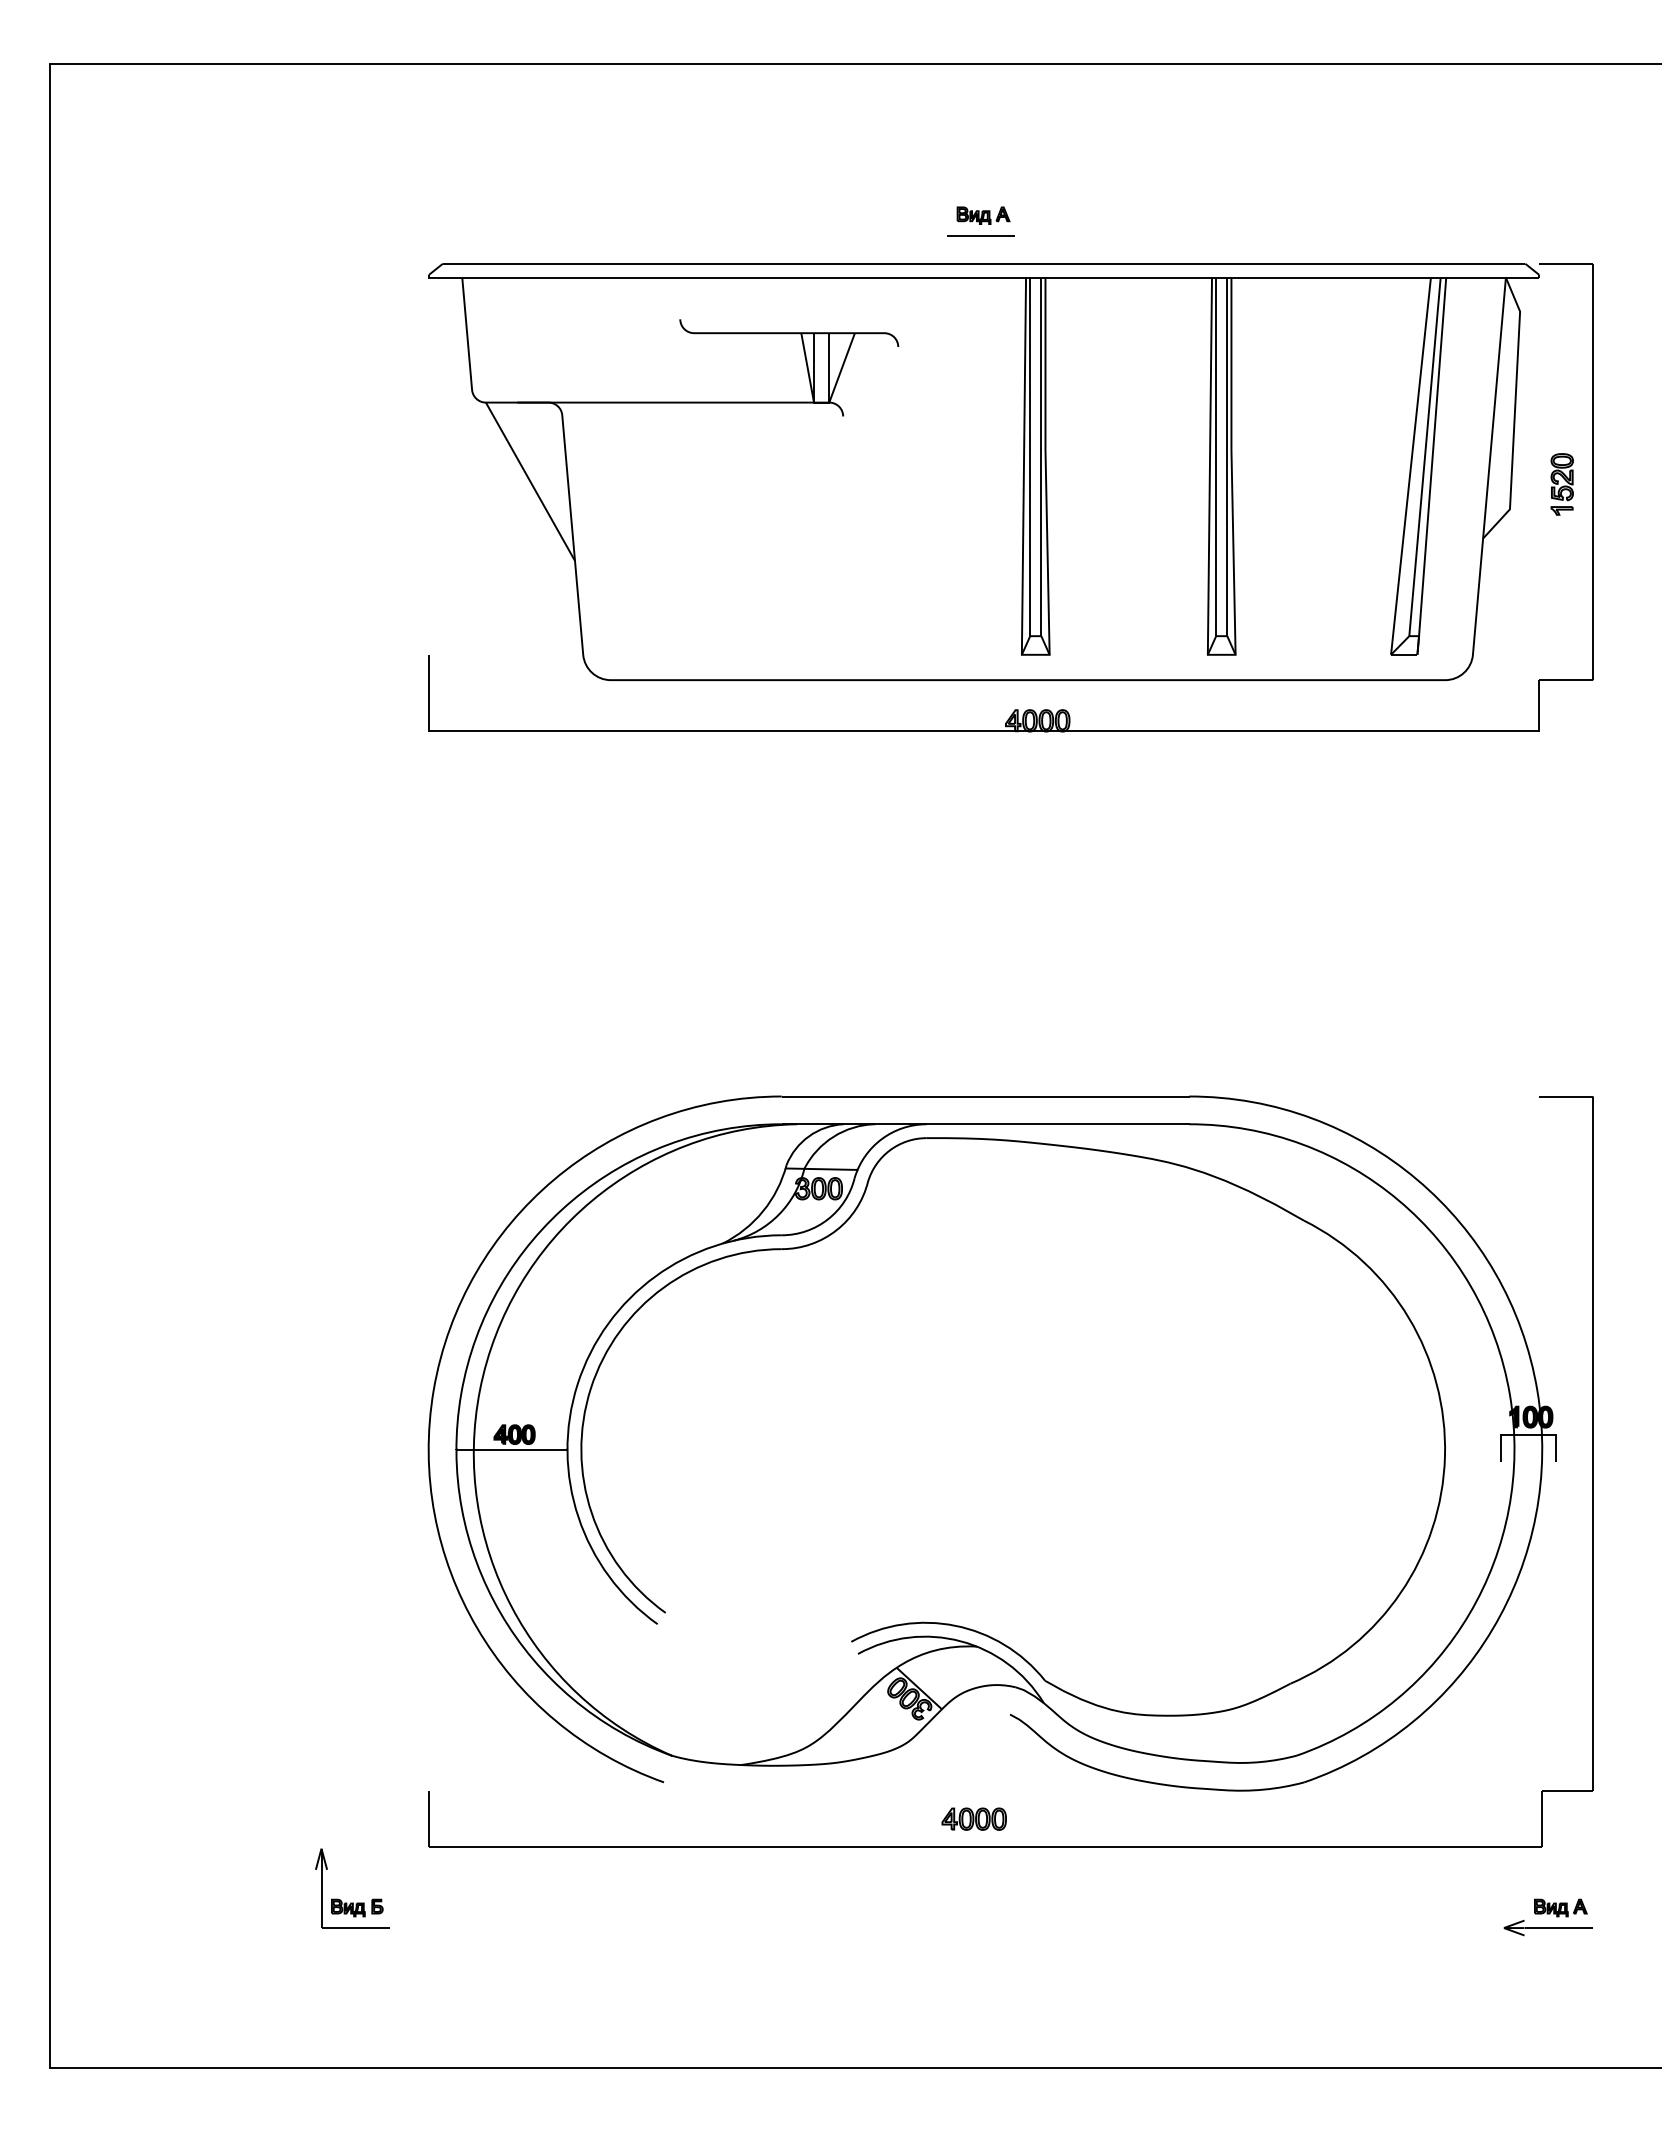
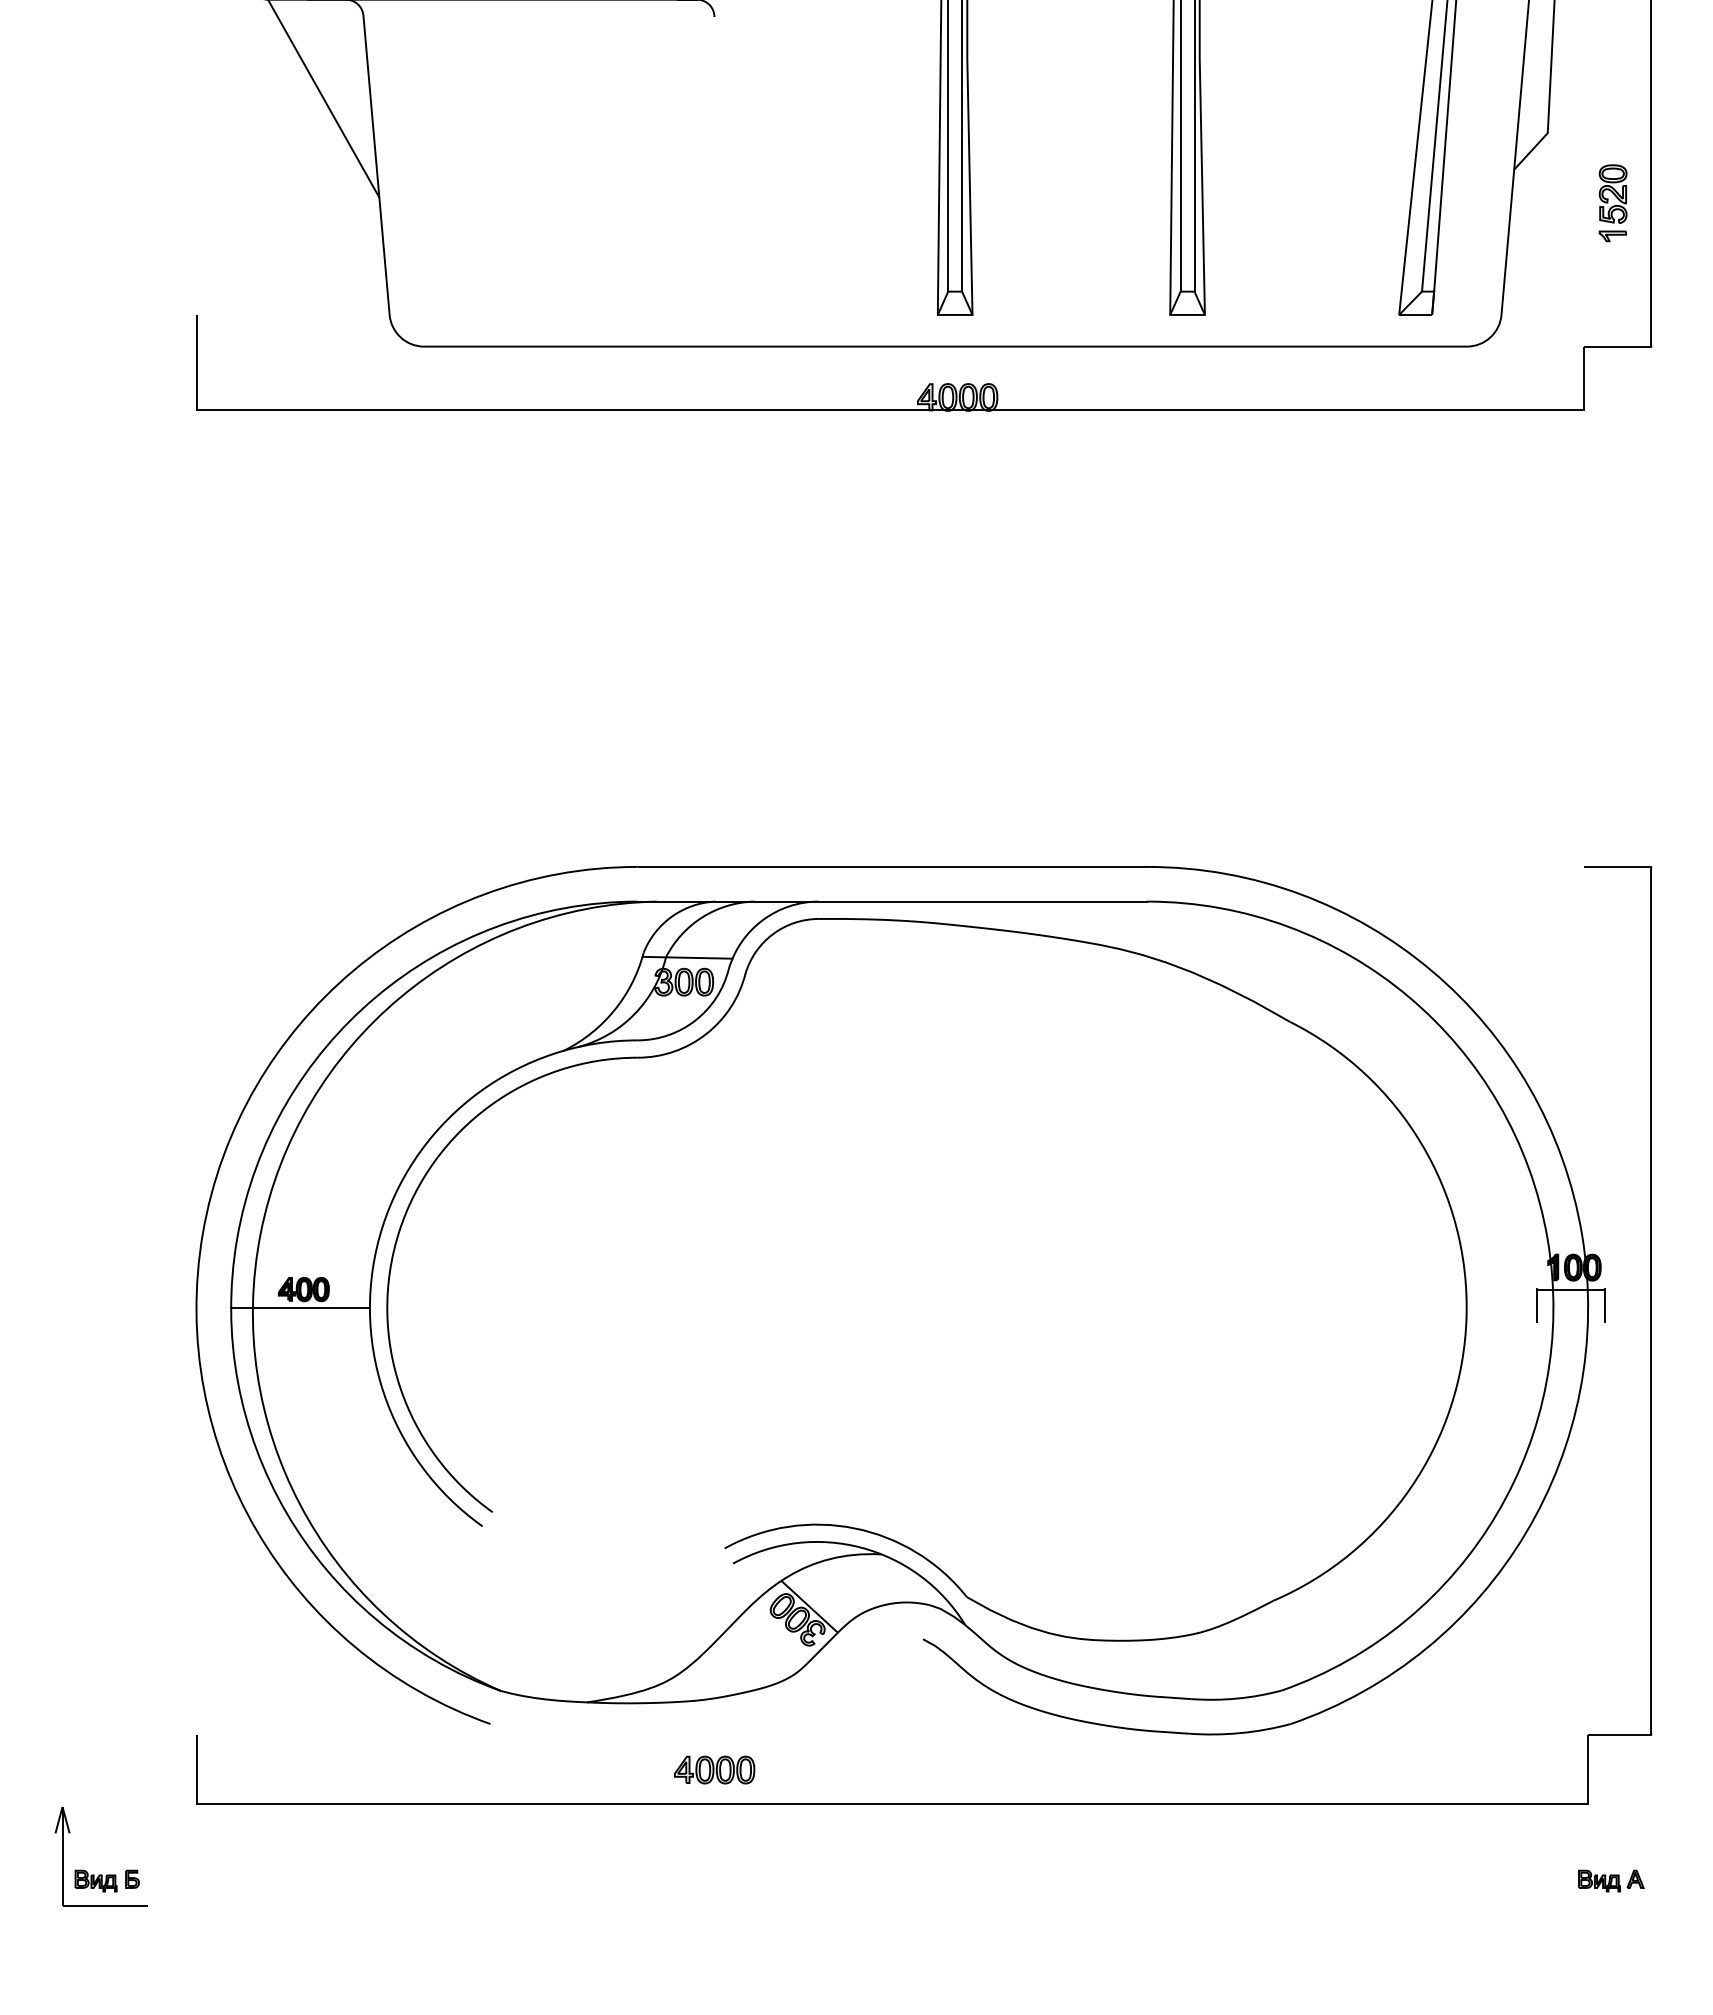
part: (1561, 484) -> (1612, 203), moved
part: (973, 1818) -> (713, 1769), moved
part: (1547, 1928) -> (1594, 1906), removed

